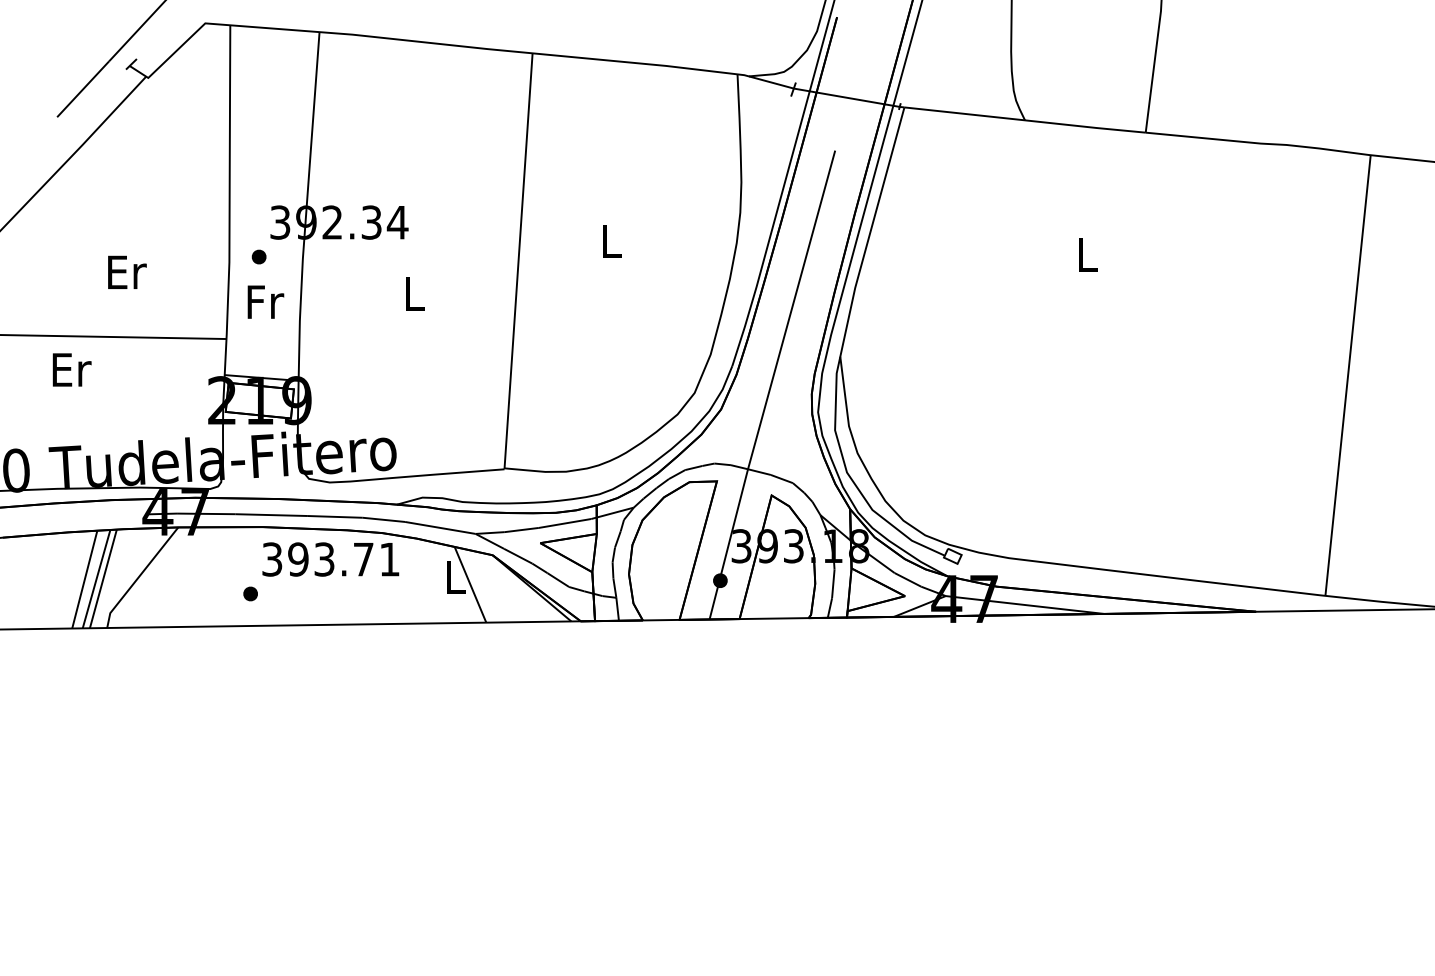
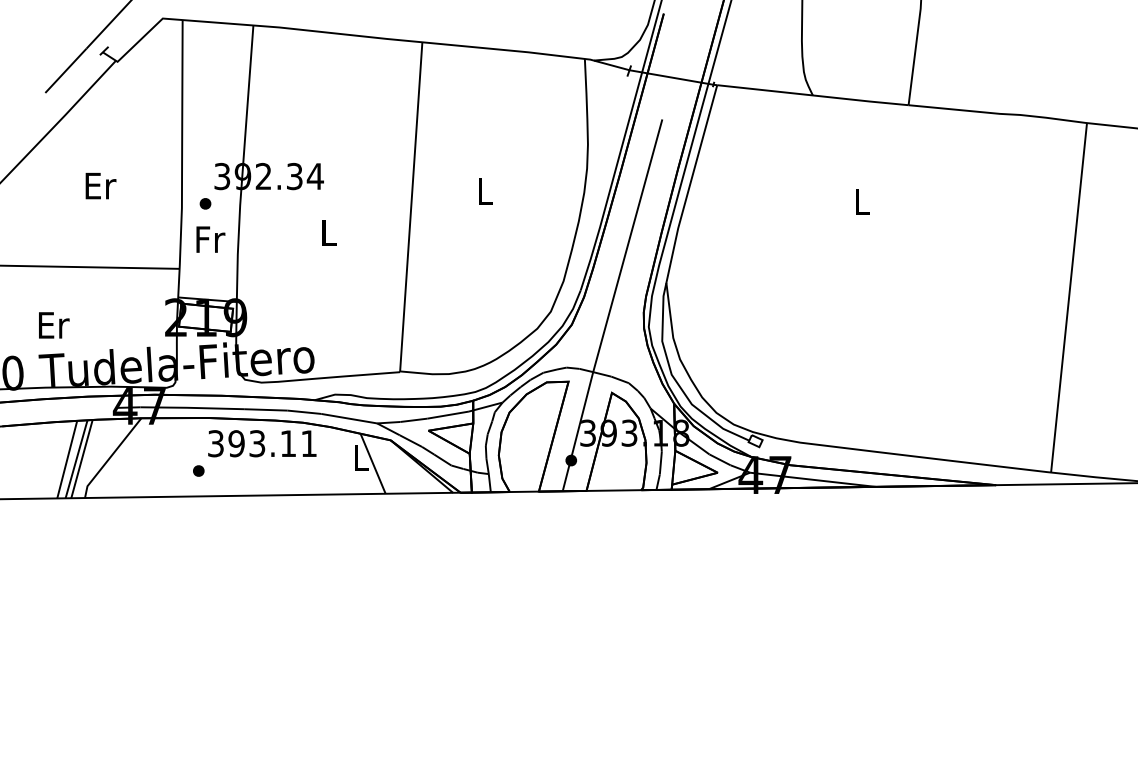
text: (126, 272) -> (100, 186), moved
text: (72, 370) -> (54, 325), moved
text: (362, 559) -> (287, 443), 393.71 -> 393.11

